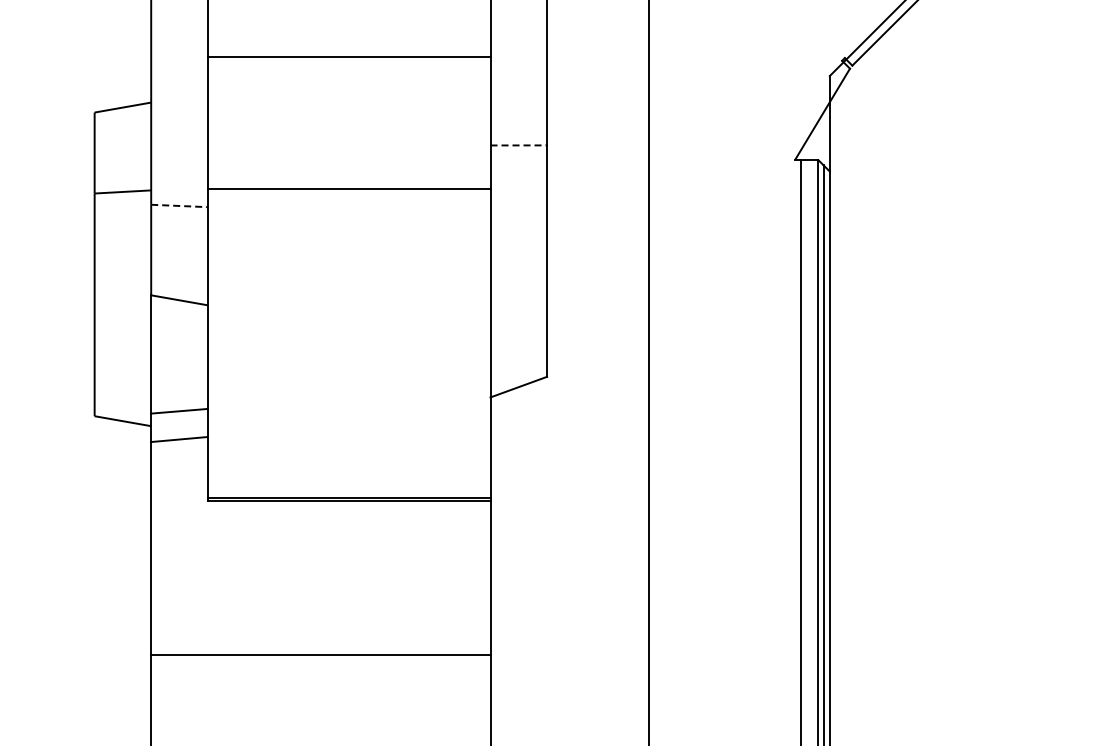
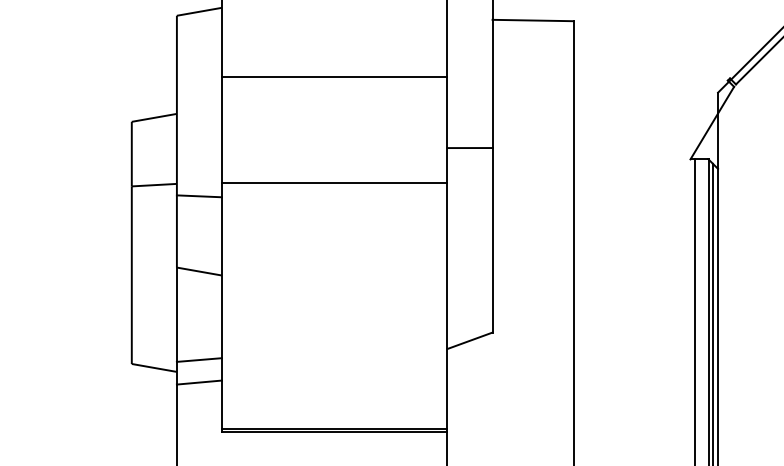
line: (519, 145) -> (470, 148), dashed -> solid
line: (179, 205) -> (199, 195), dashed -> solid

